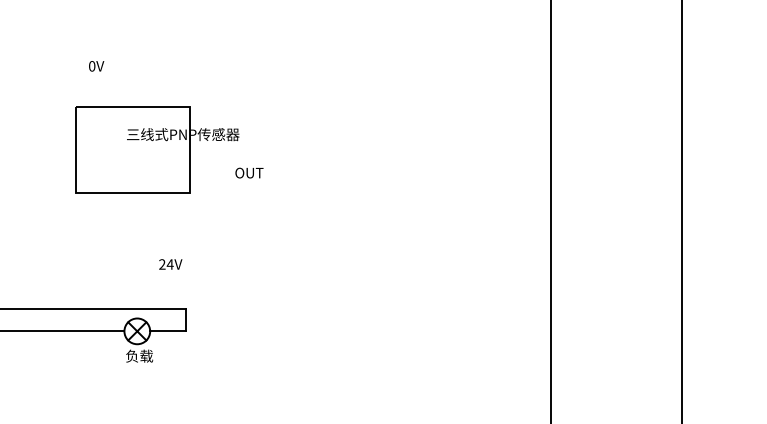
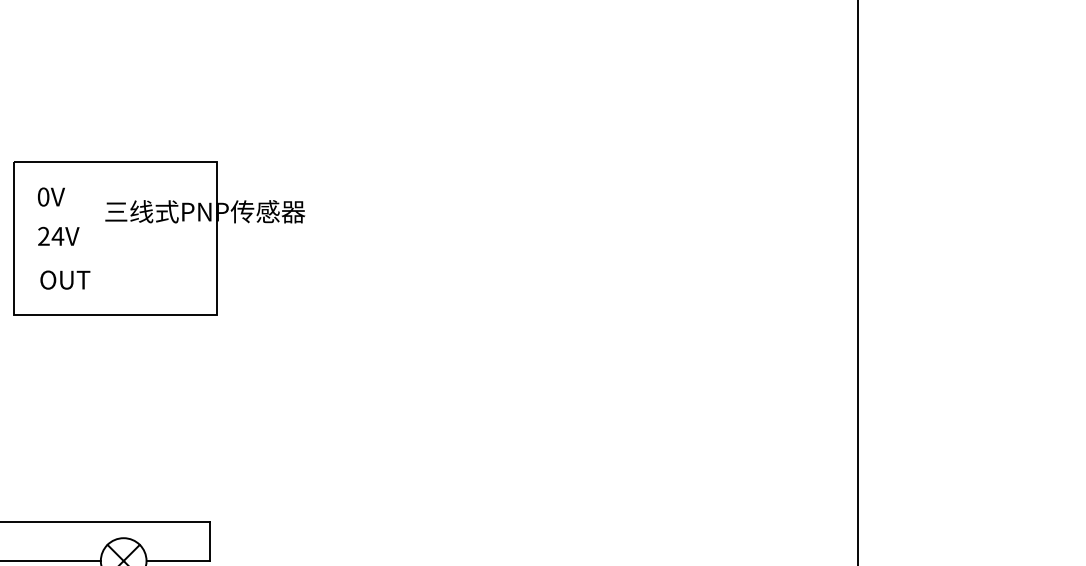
text: (96, 66) -> (51, 197), moved
text: (249, 172) -> (65, 279), moved
text: (170, 264) -> (58, 236), moved

